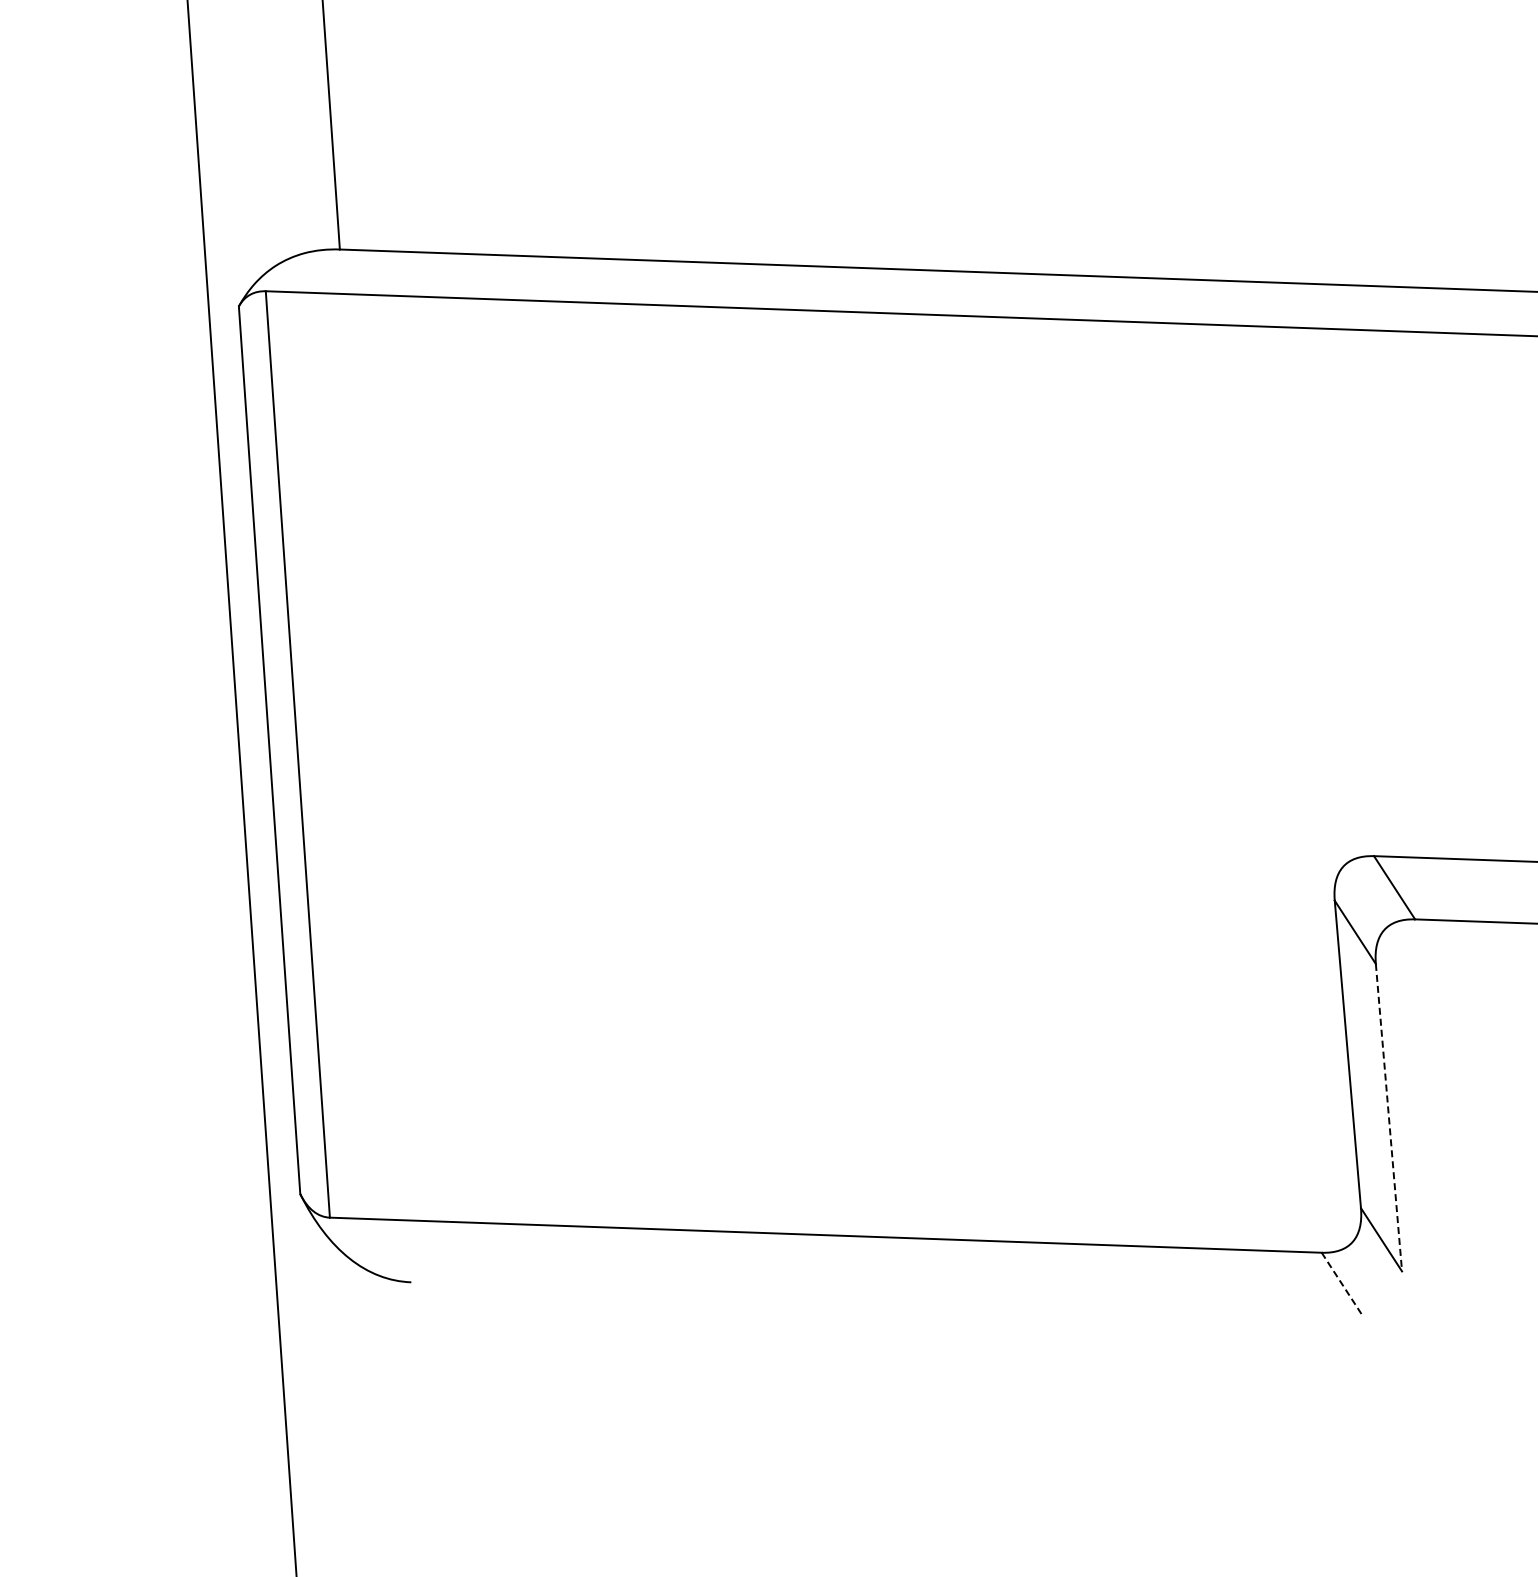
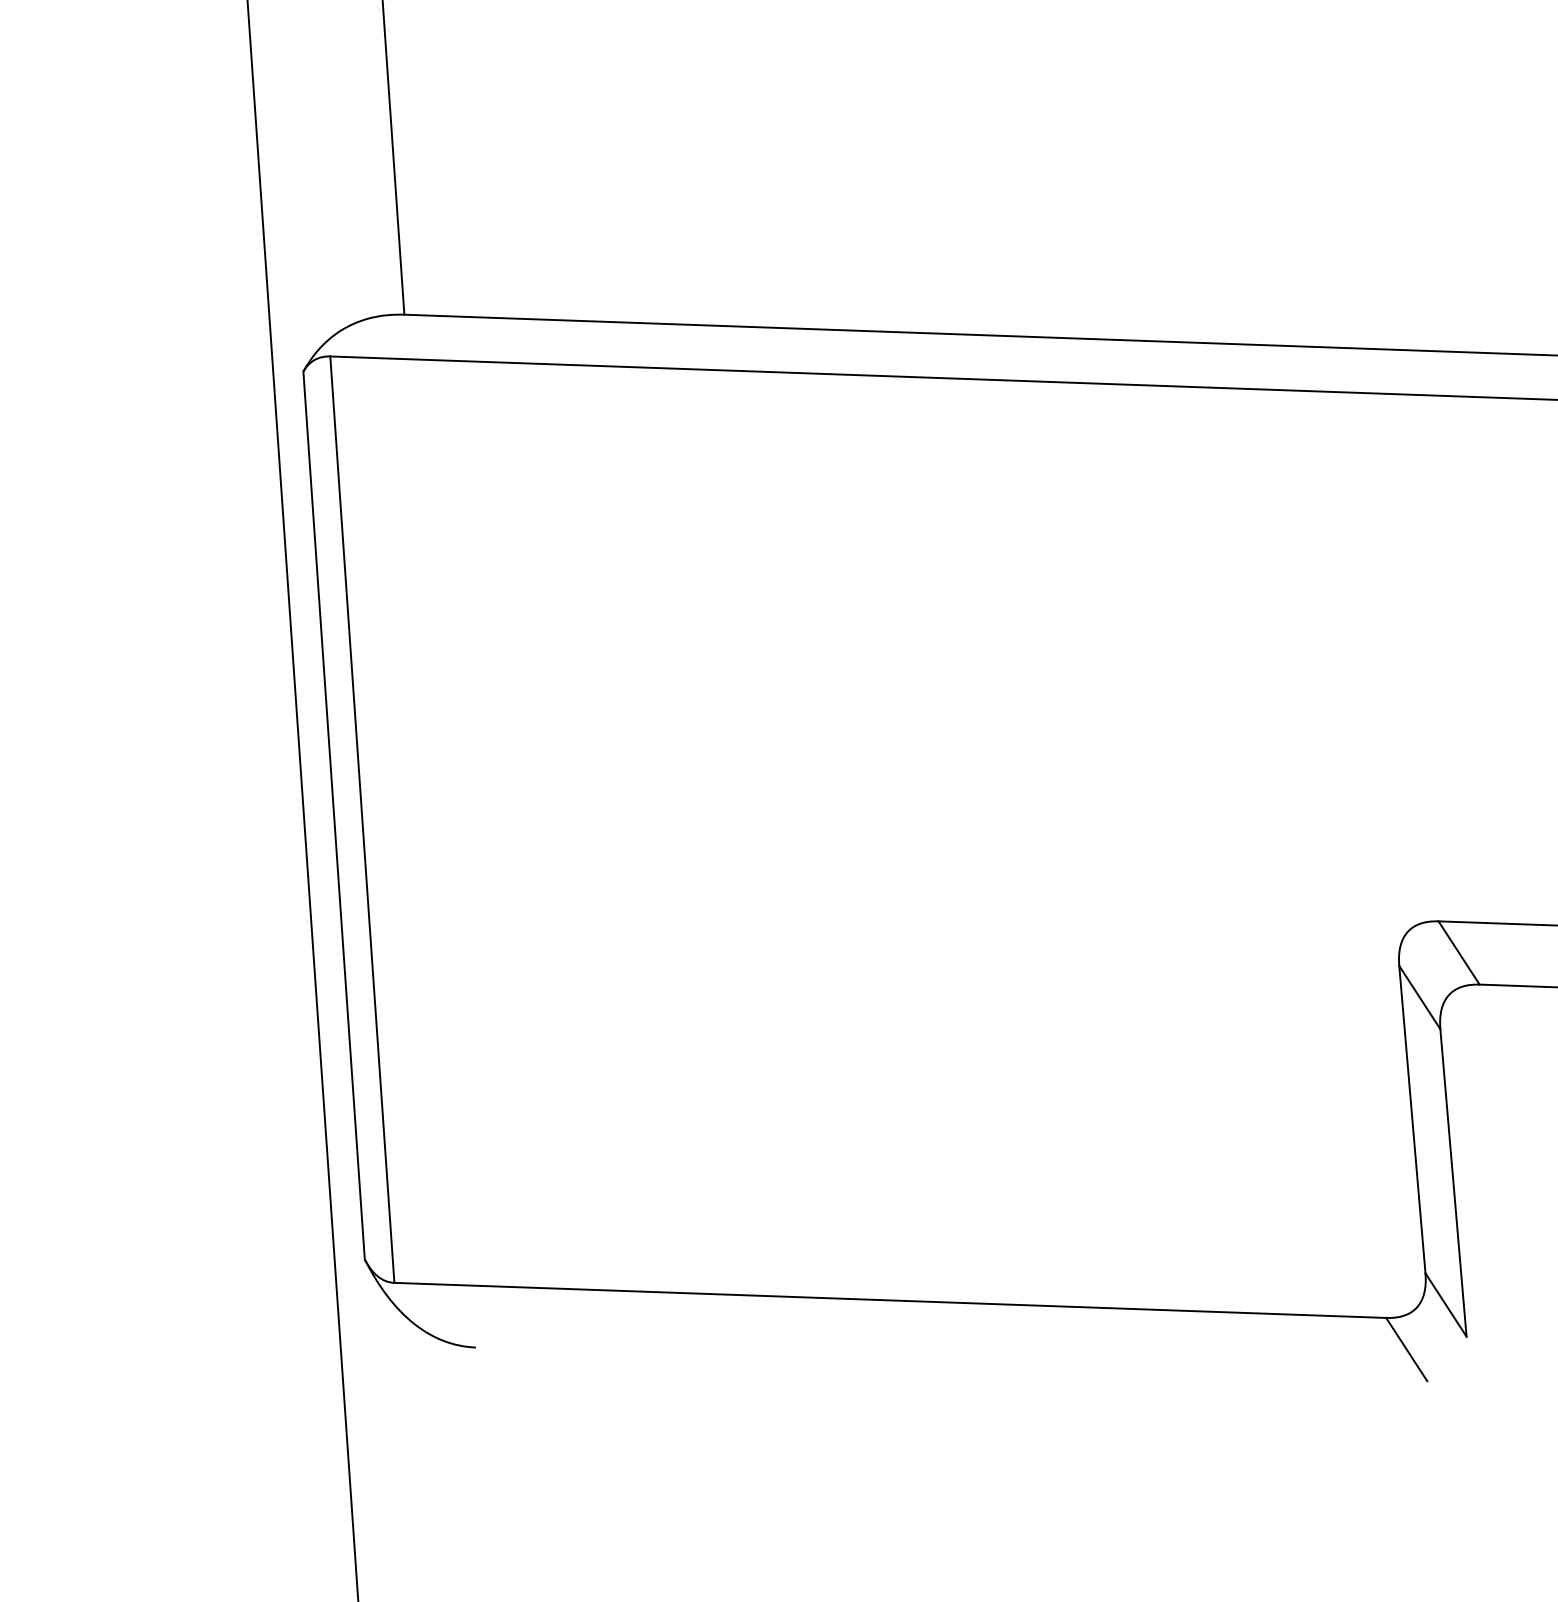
line: (1388, 1118) -> (1453, 1183), dashed -> solid
line: (1341, 1284) -> (1406, 1349), dashed -> solid

